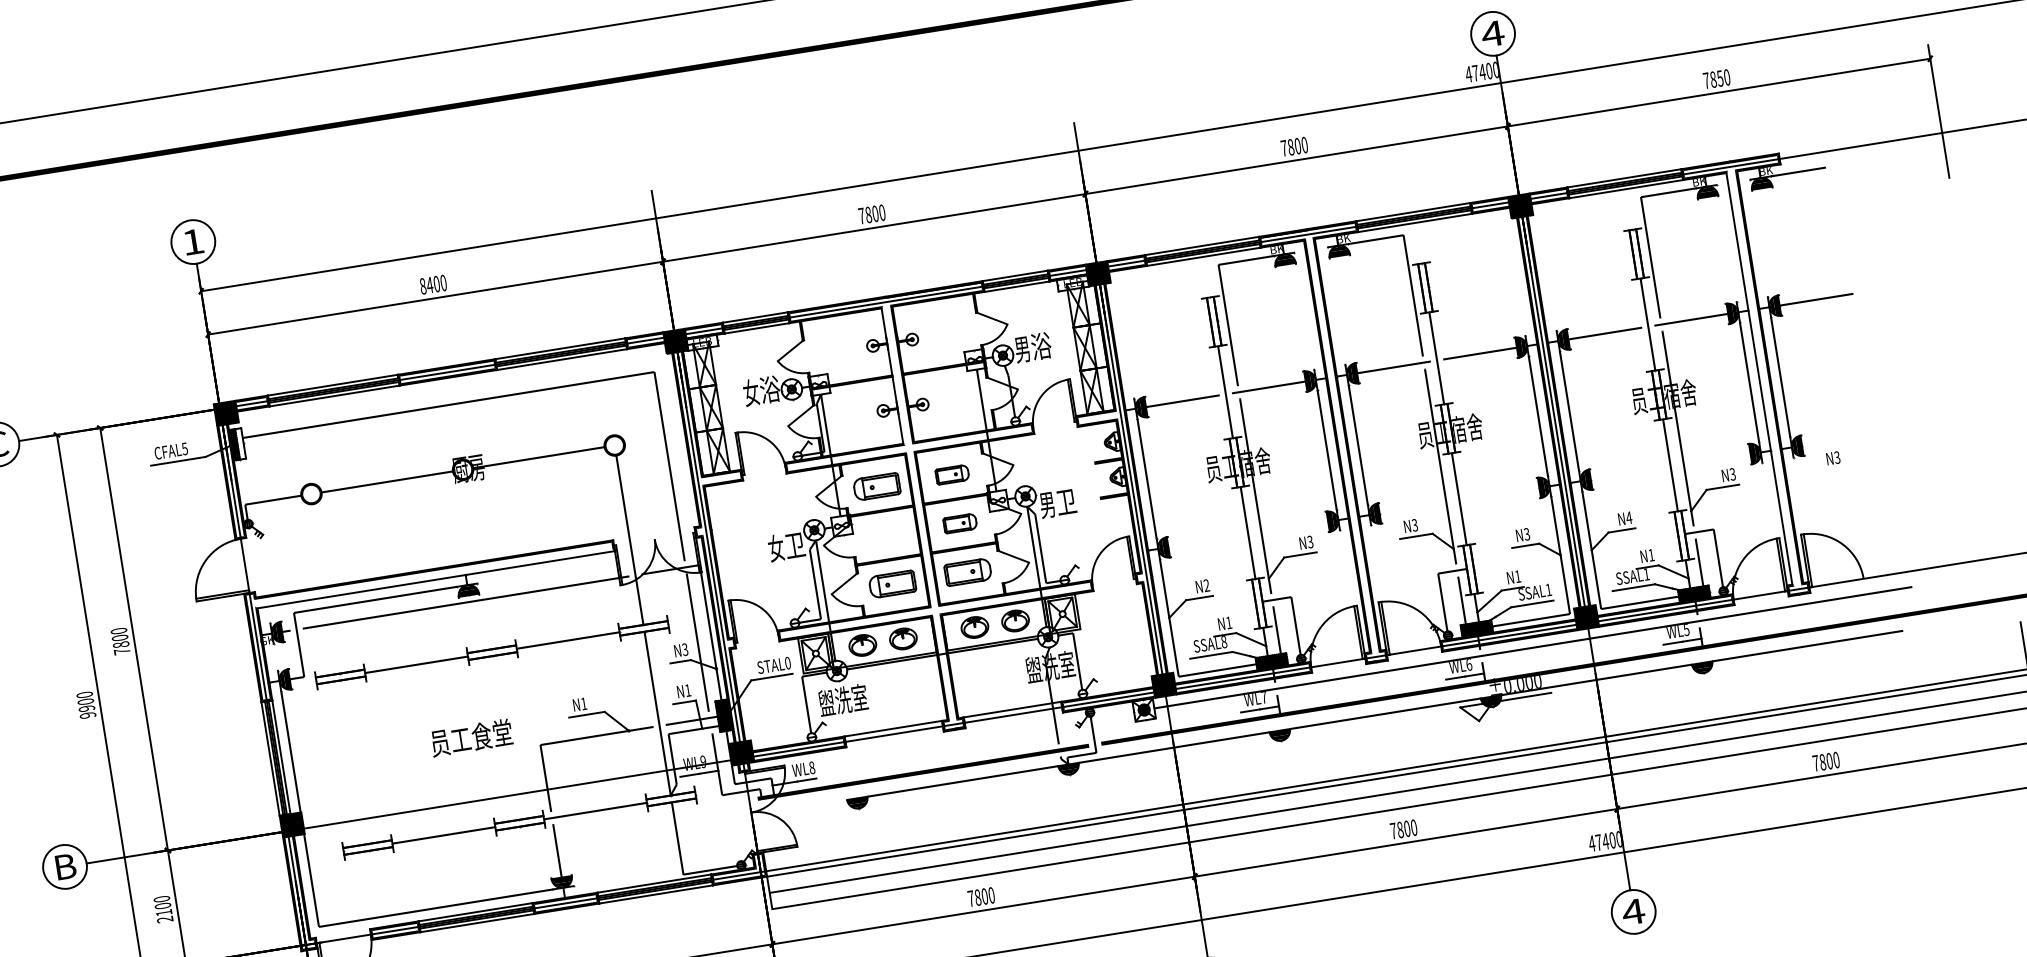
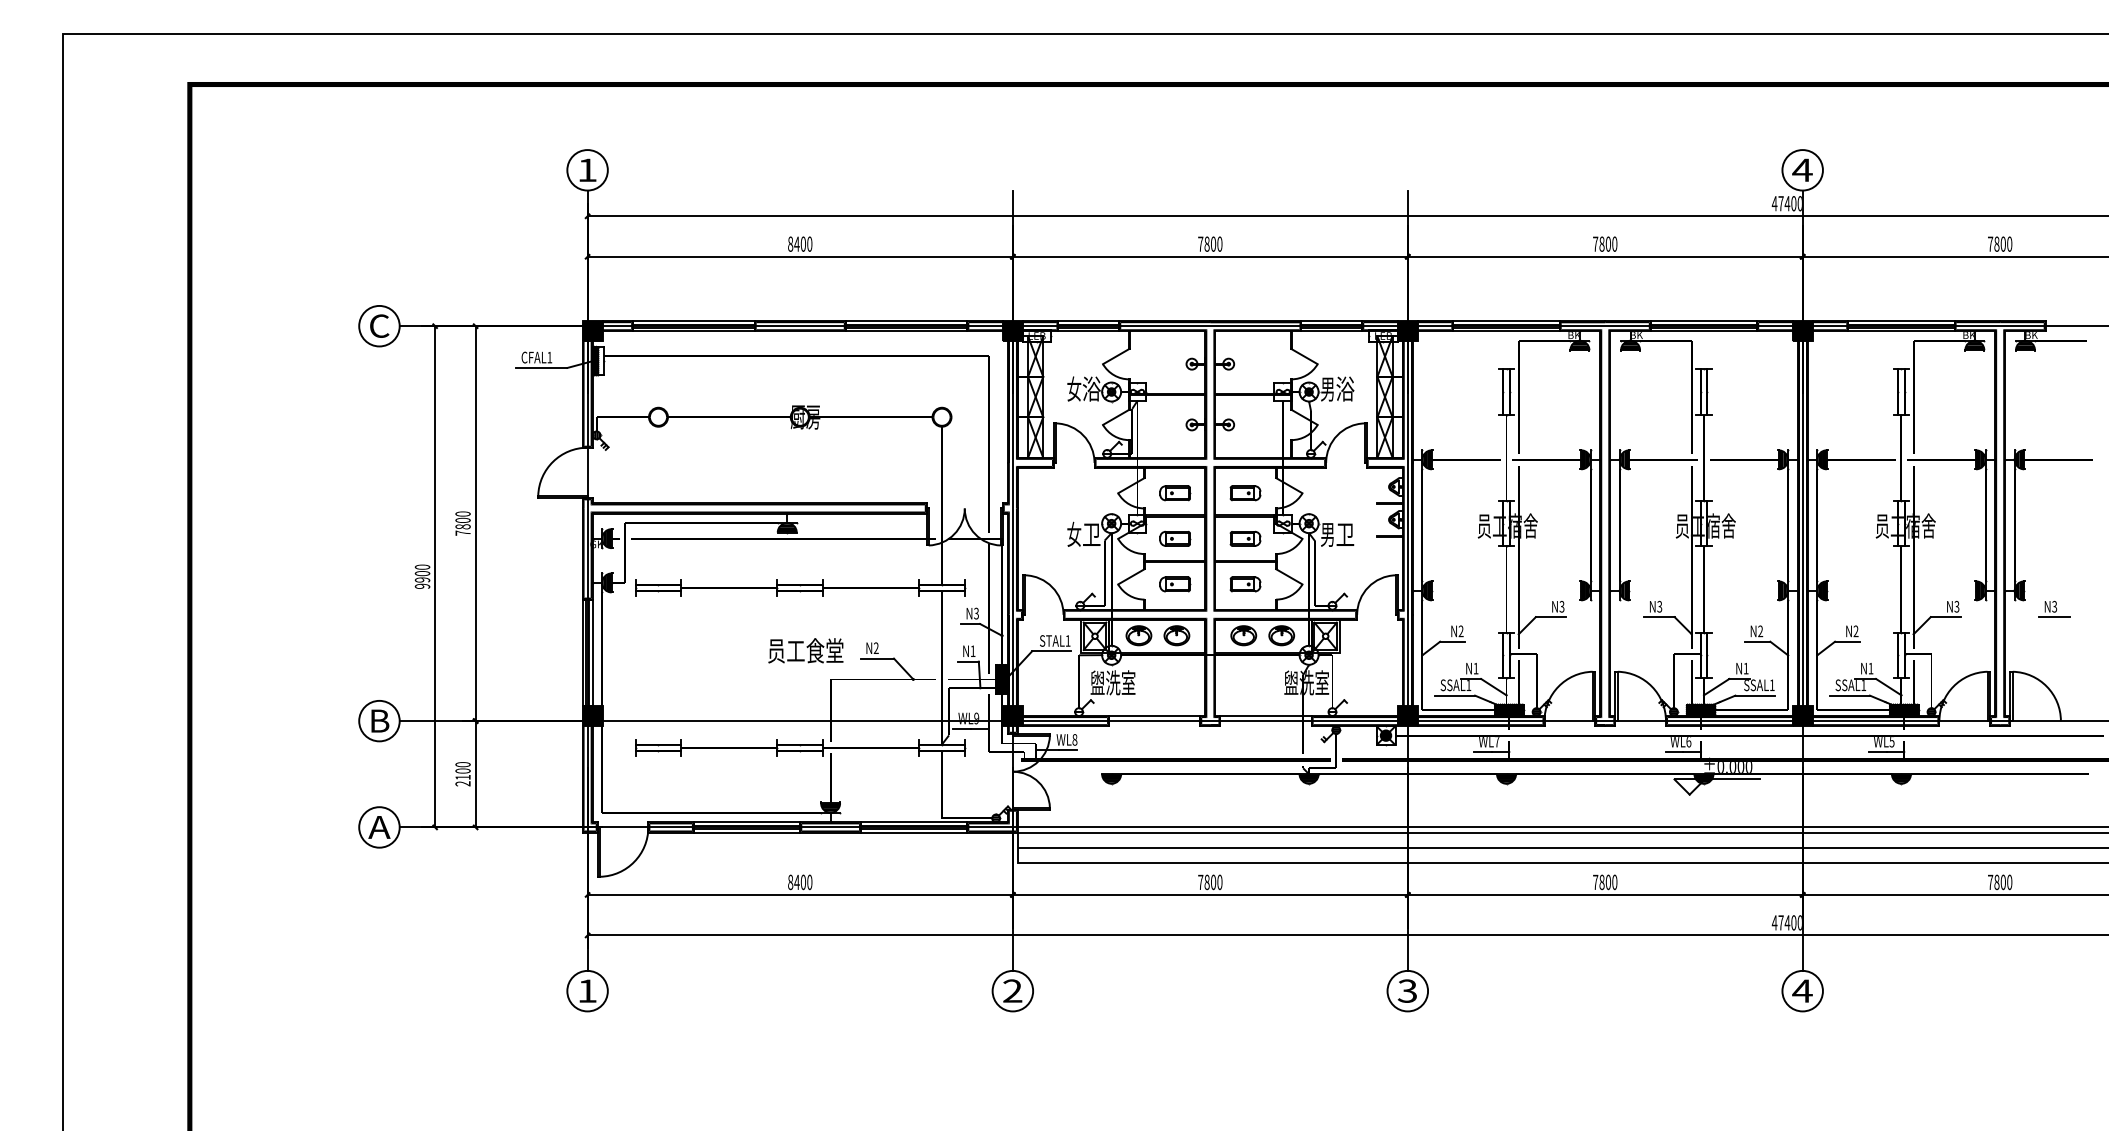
text: (1719, 77) -> (2002, 243), 7850 -> 7800
fill: (893, 375) -> (1206, 394), added
fill: (1760, 378) -> (1996, 523), added
text: (184, 448) -> (549, 357), CFAL5 -> CFAL1
line: (1839, 469) -> (2054, 617), added
part: (877, 487) -> (1175, 493), size x0.71
text: (1628, 518) -> (1855, 631), N4 -> N2
text: (1526, 534) -> (1760, 631), N3 -> N2
part: (885, 535) -> (1175, 538), added
part: (968, 572) -> (1245, 584), size x0.71
fill: (434, 578) -> (758, 512), added
part: (893, 584) -> (1175, 584), size x0.71
text: (1223, 642) -> (1468, 685), SSAL8 -> SSAL1
text: (787, 662) -> (1067, 640), STAL0 -> STAL1
text: (583, 703) -> (875, 647), N1 -> N2
text: (471, 737) -> (805, 650), moved

